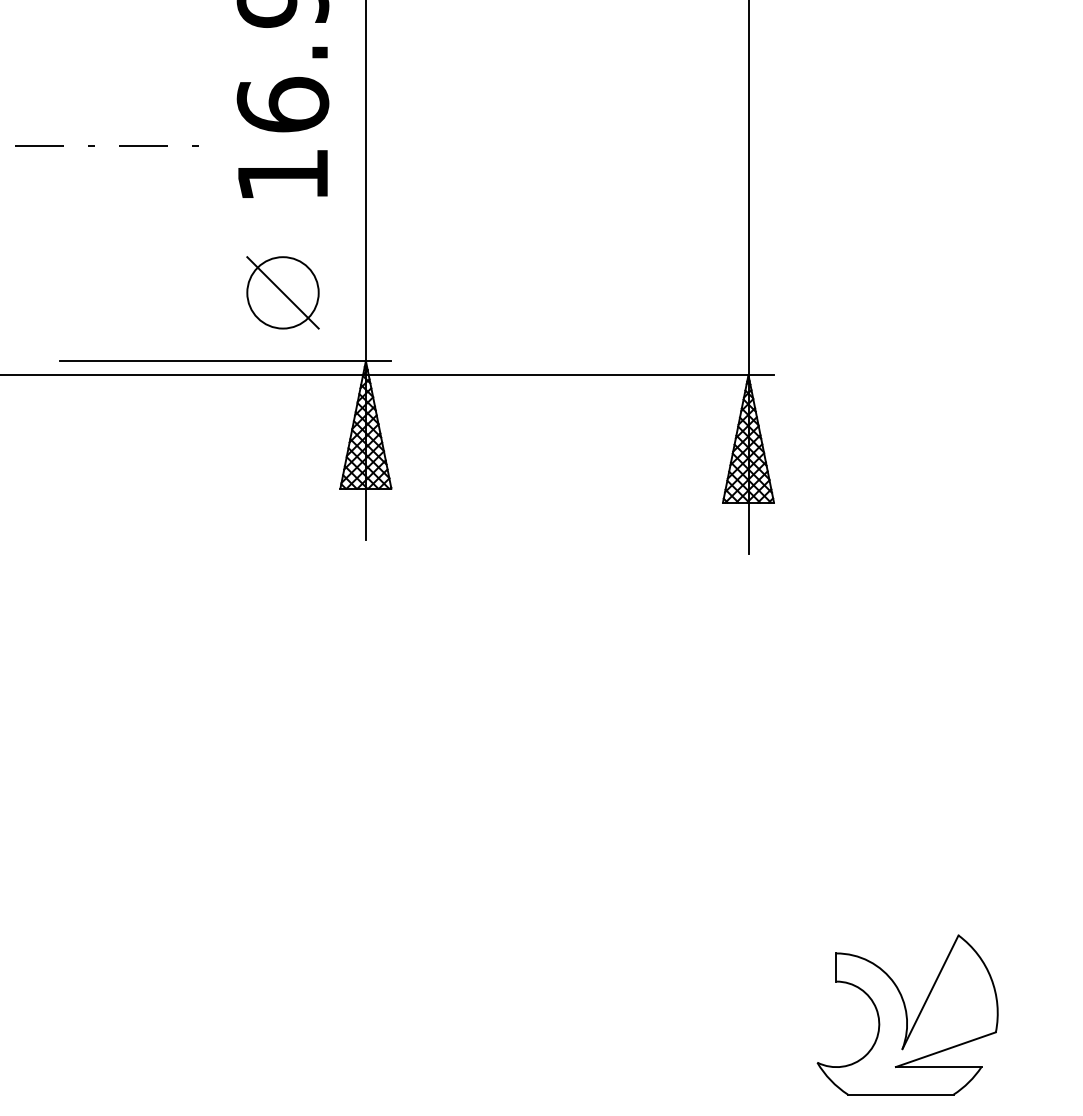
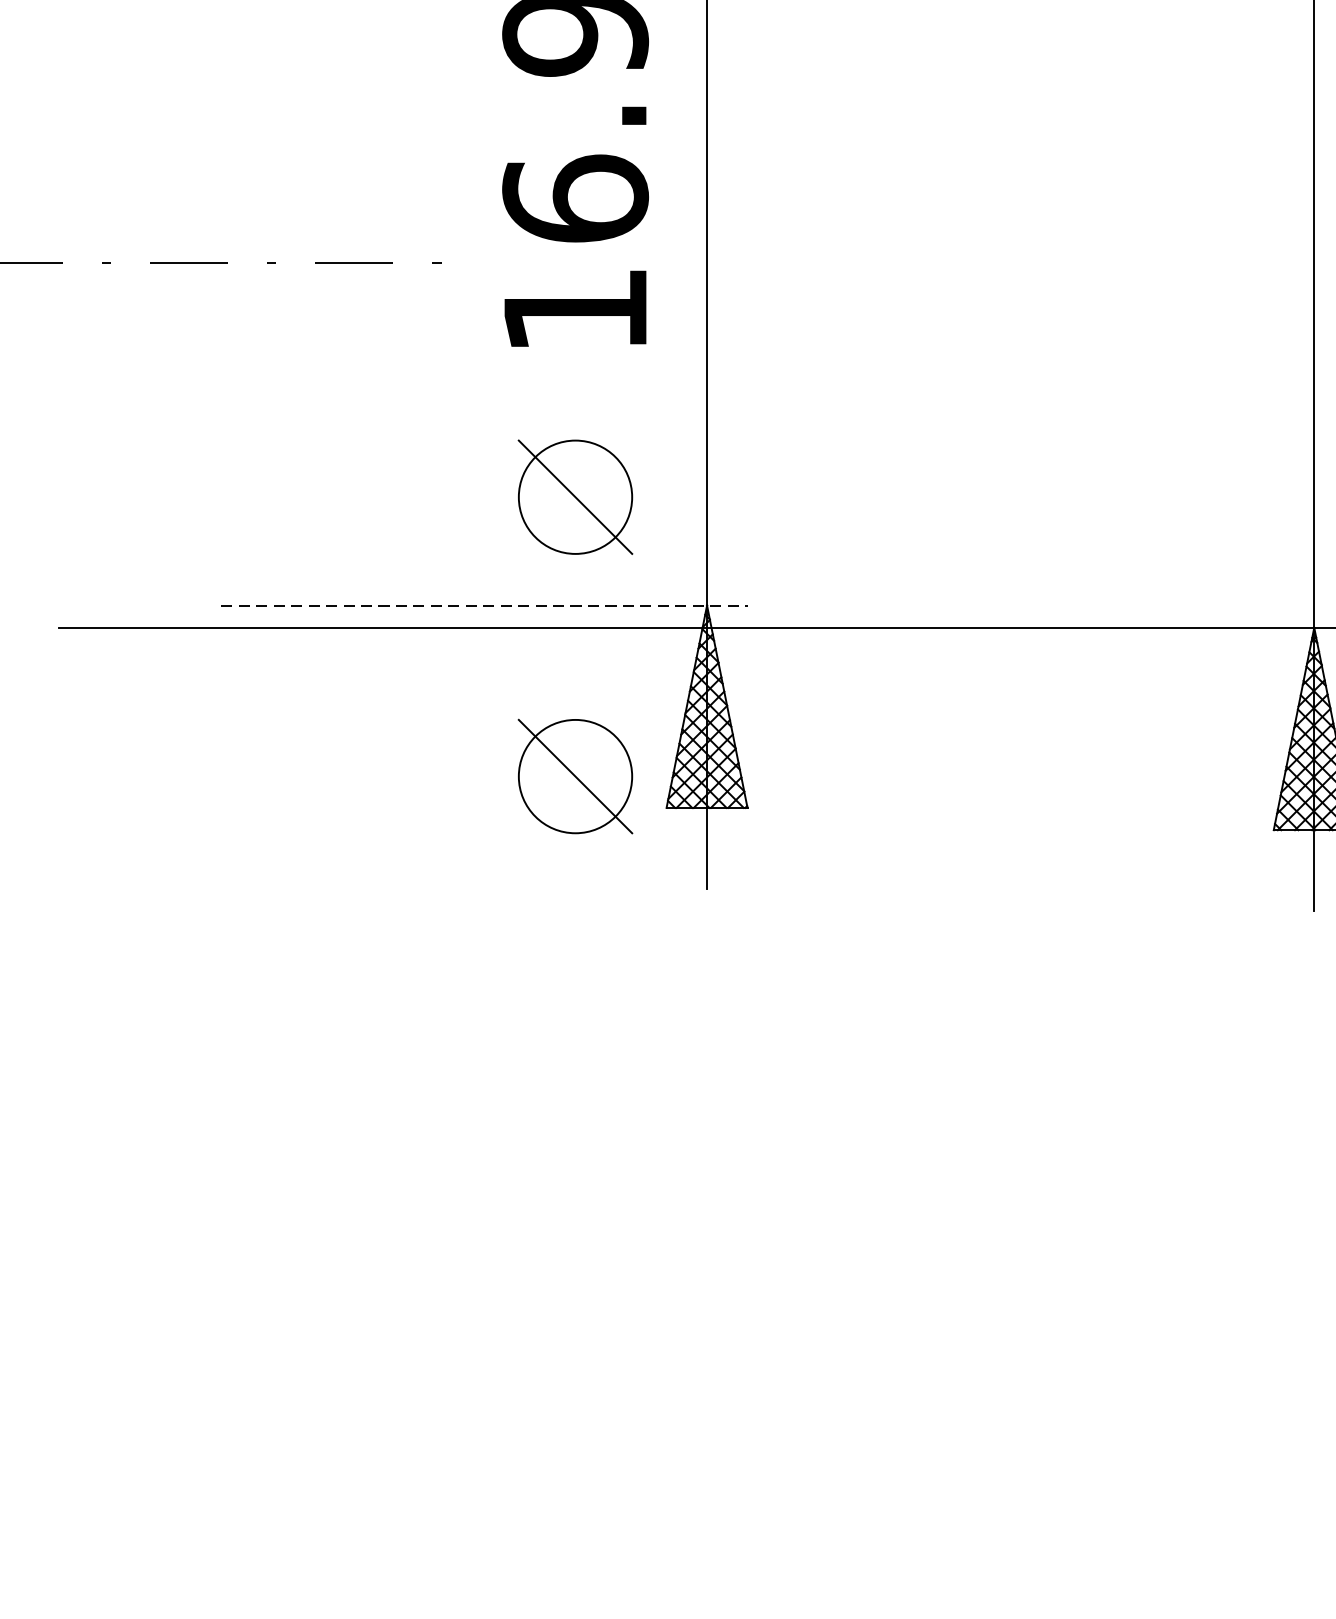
line: (225, 361) -> (484, 606), solid -> dashed
part: (282, 468) -> (574, 775), added

